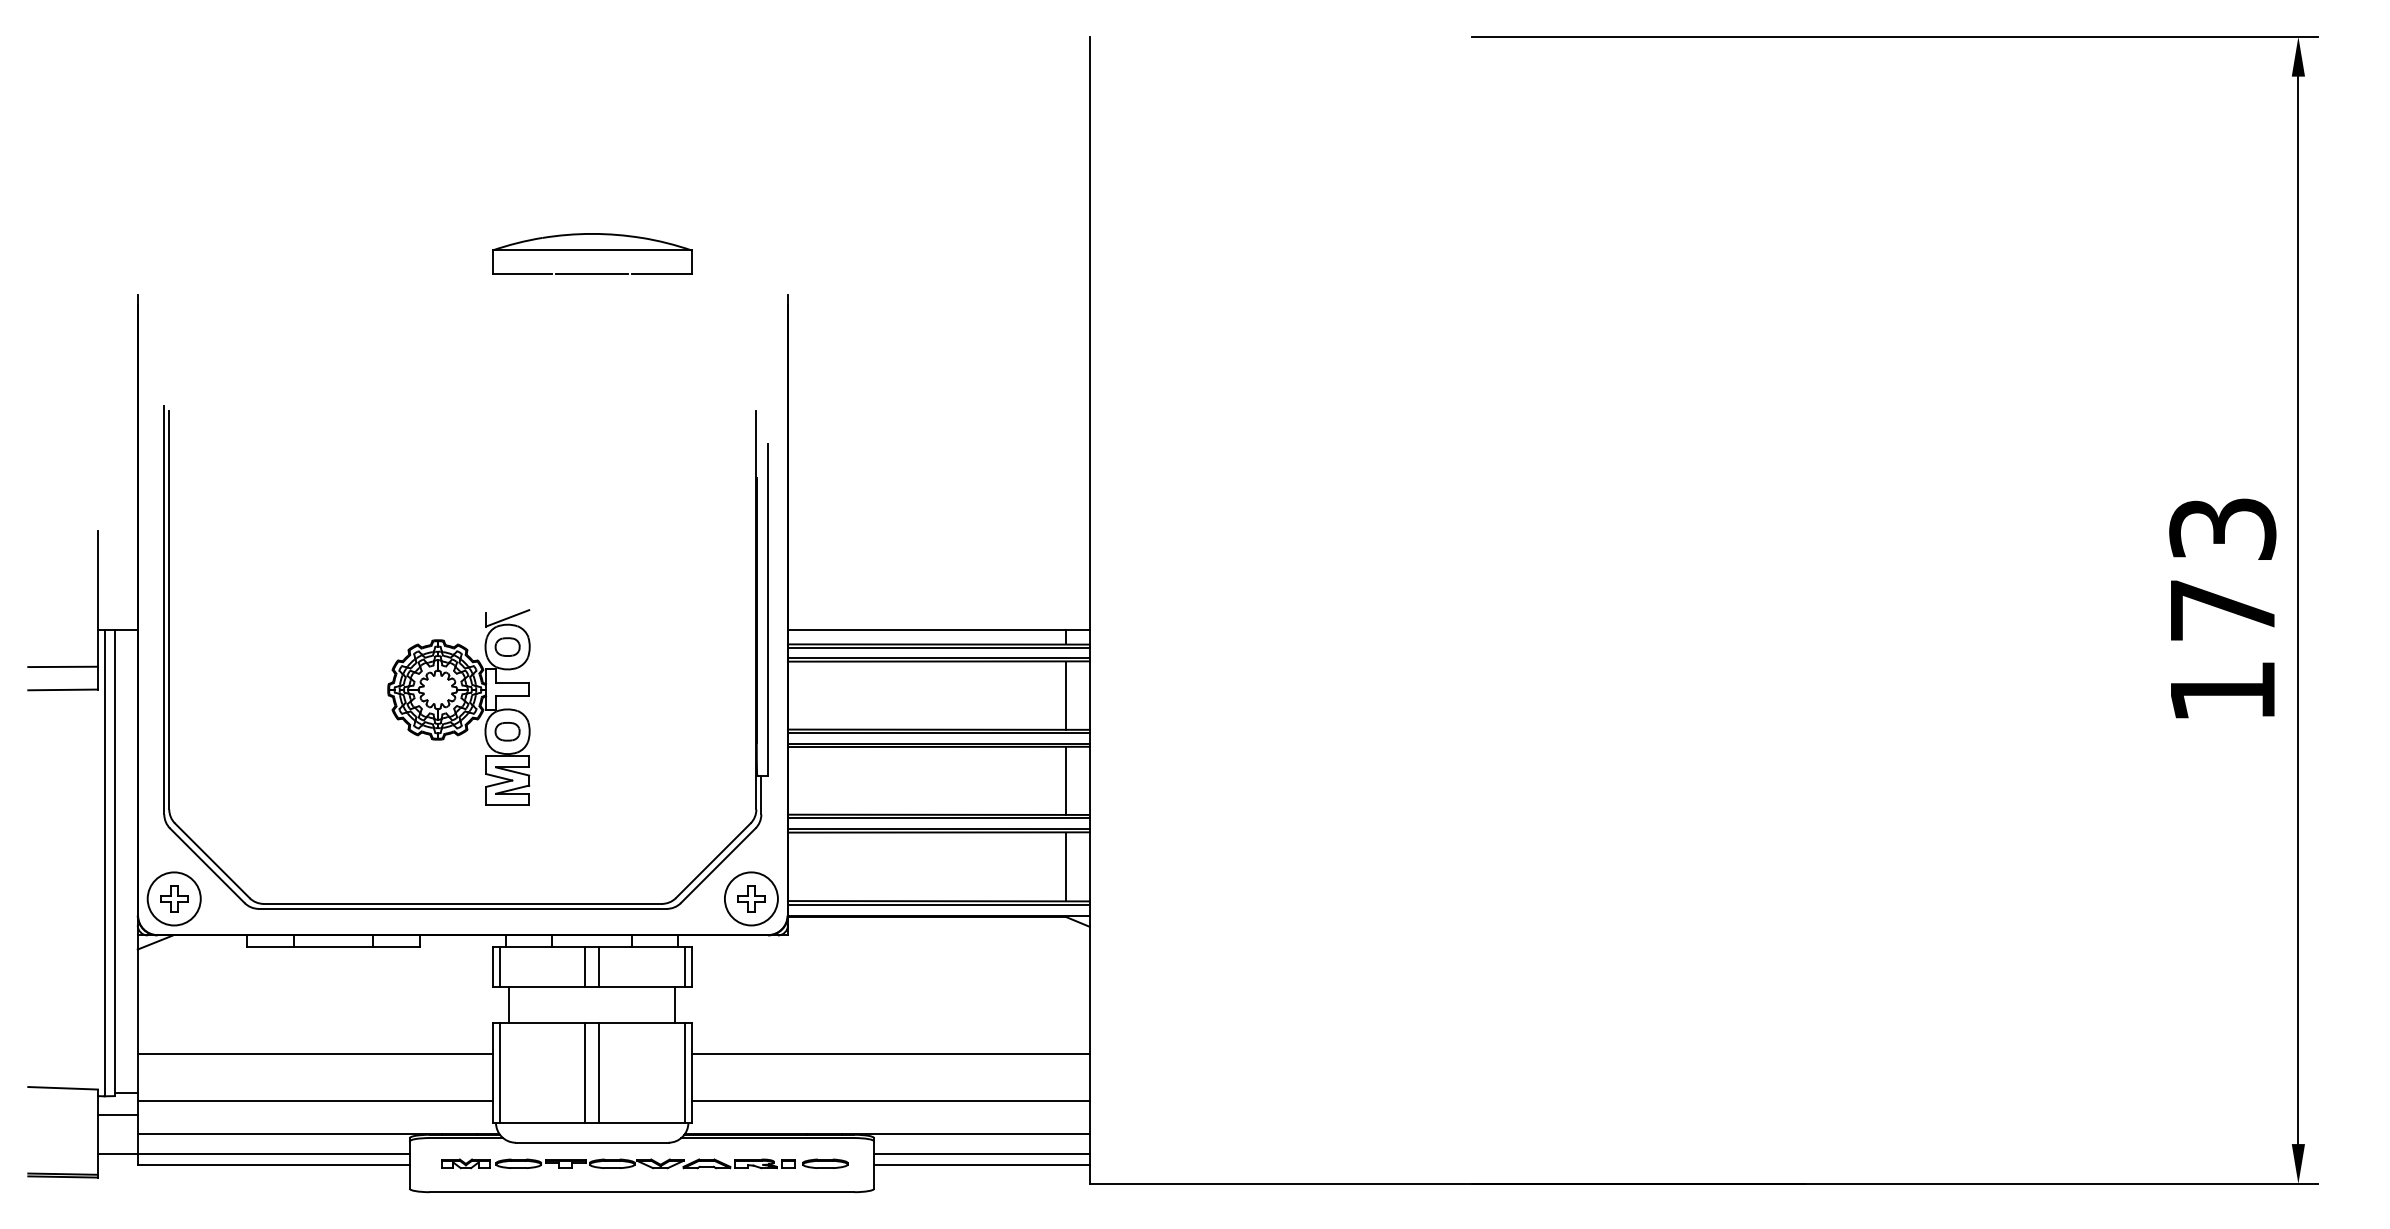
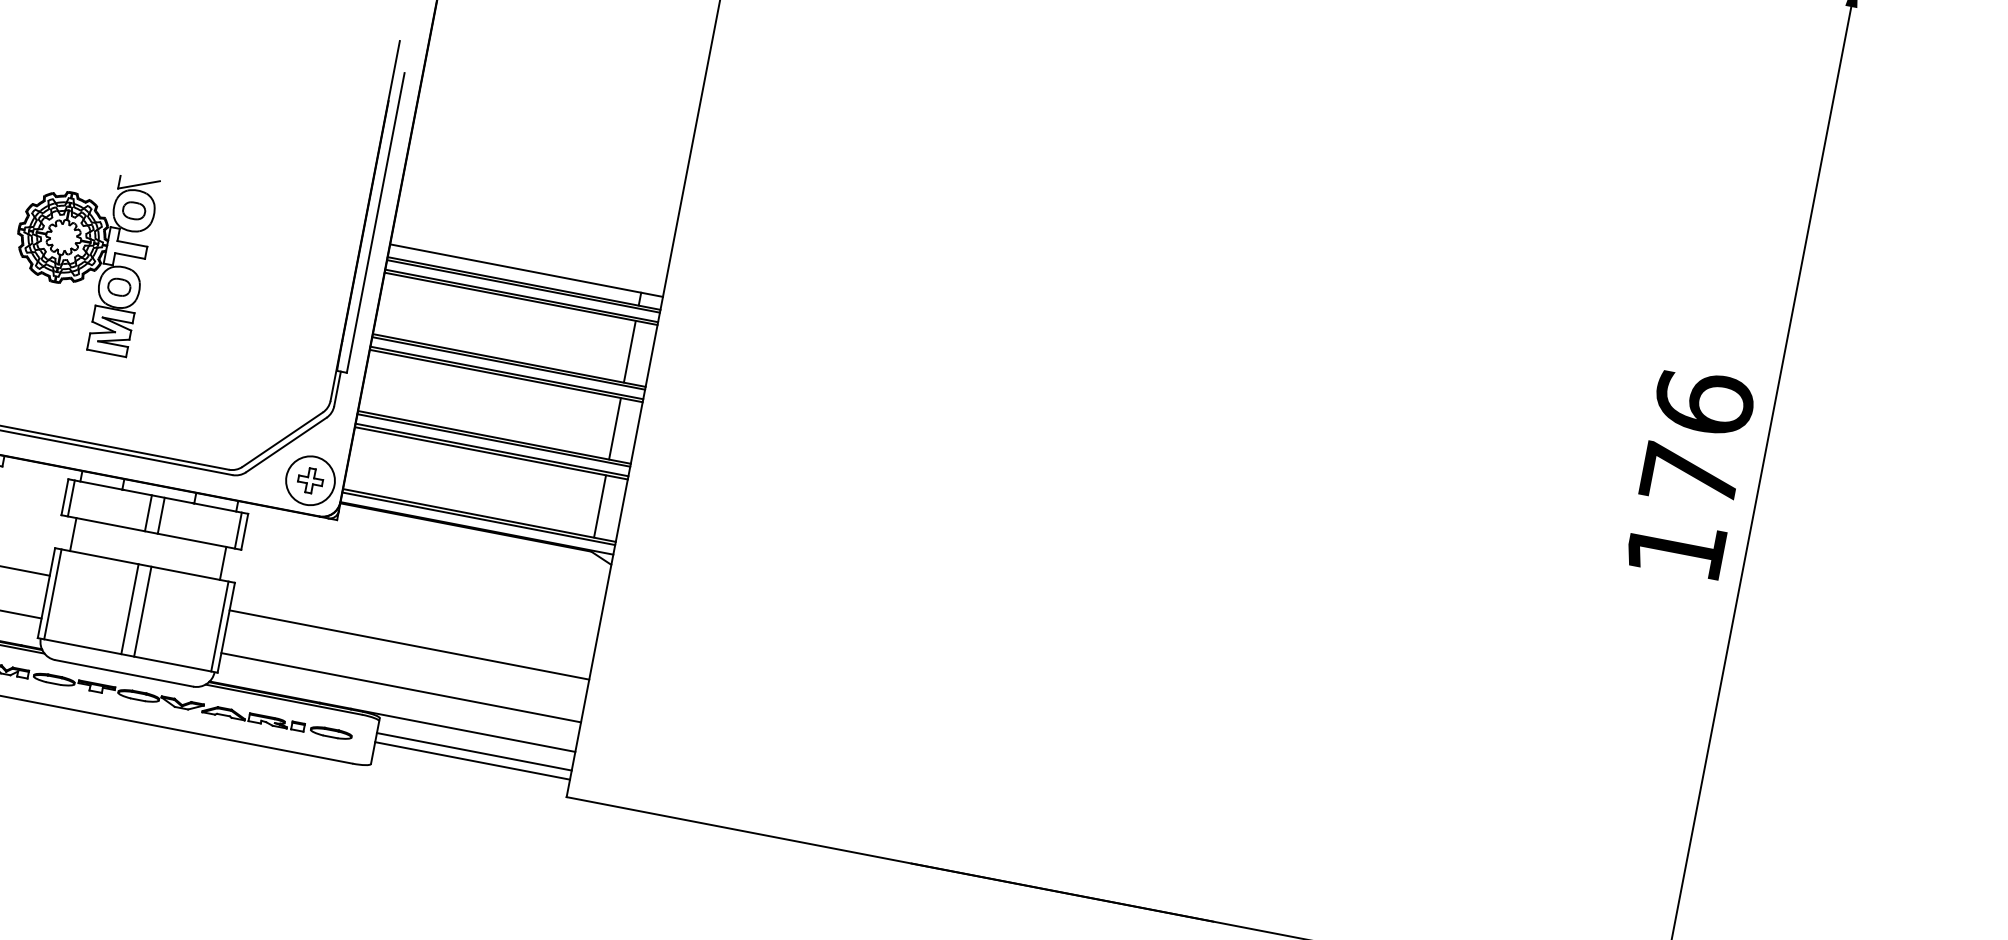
text: (2222, 528) -> (1704, 402), 173 -> 176

